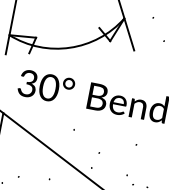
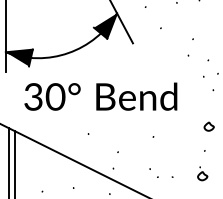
fill: (110, 28) -> (105, 25), added
fill: (20, 42) -> (18, 57), added

